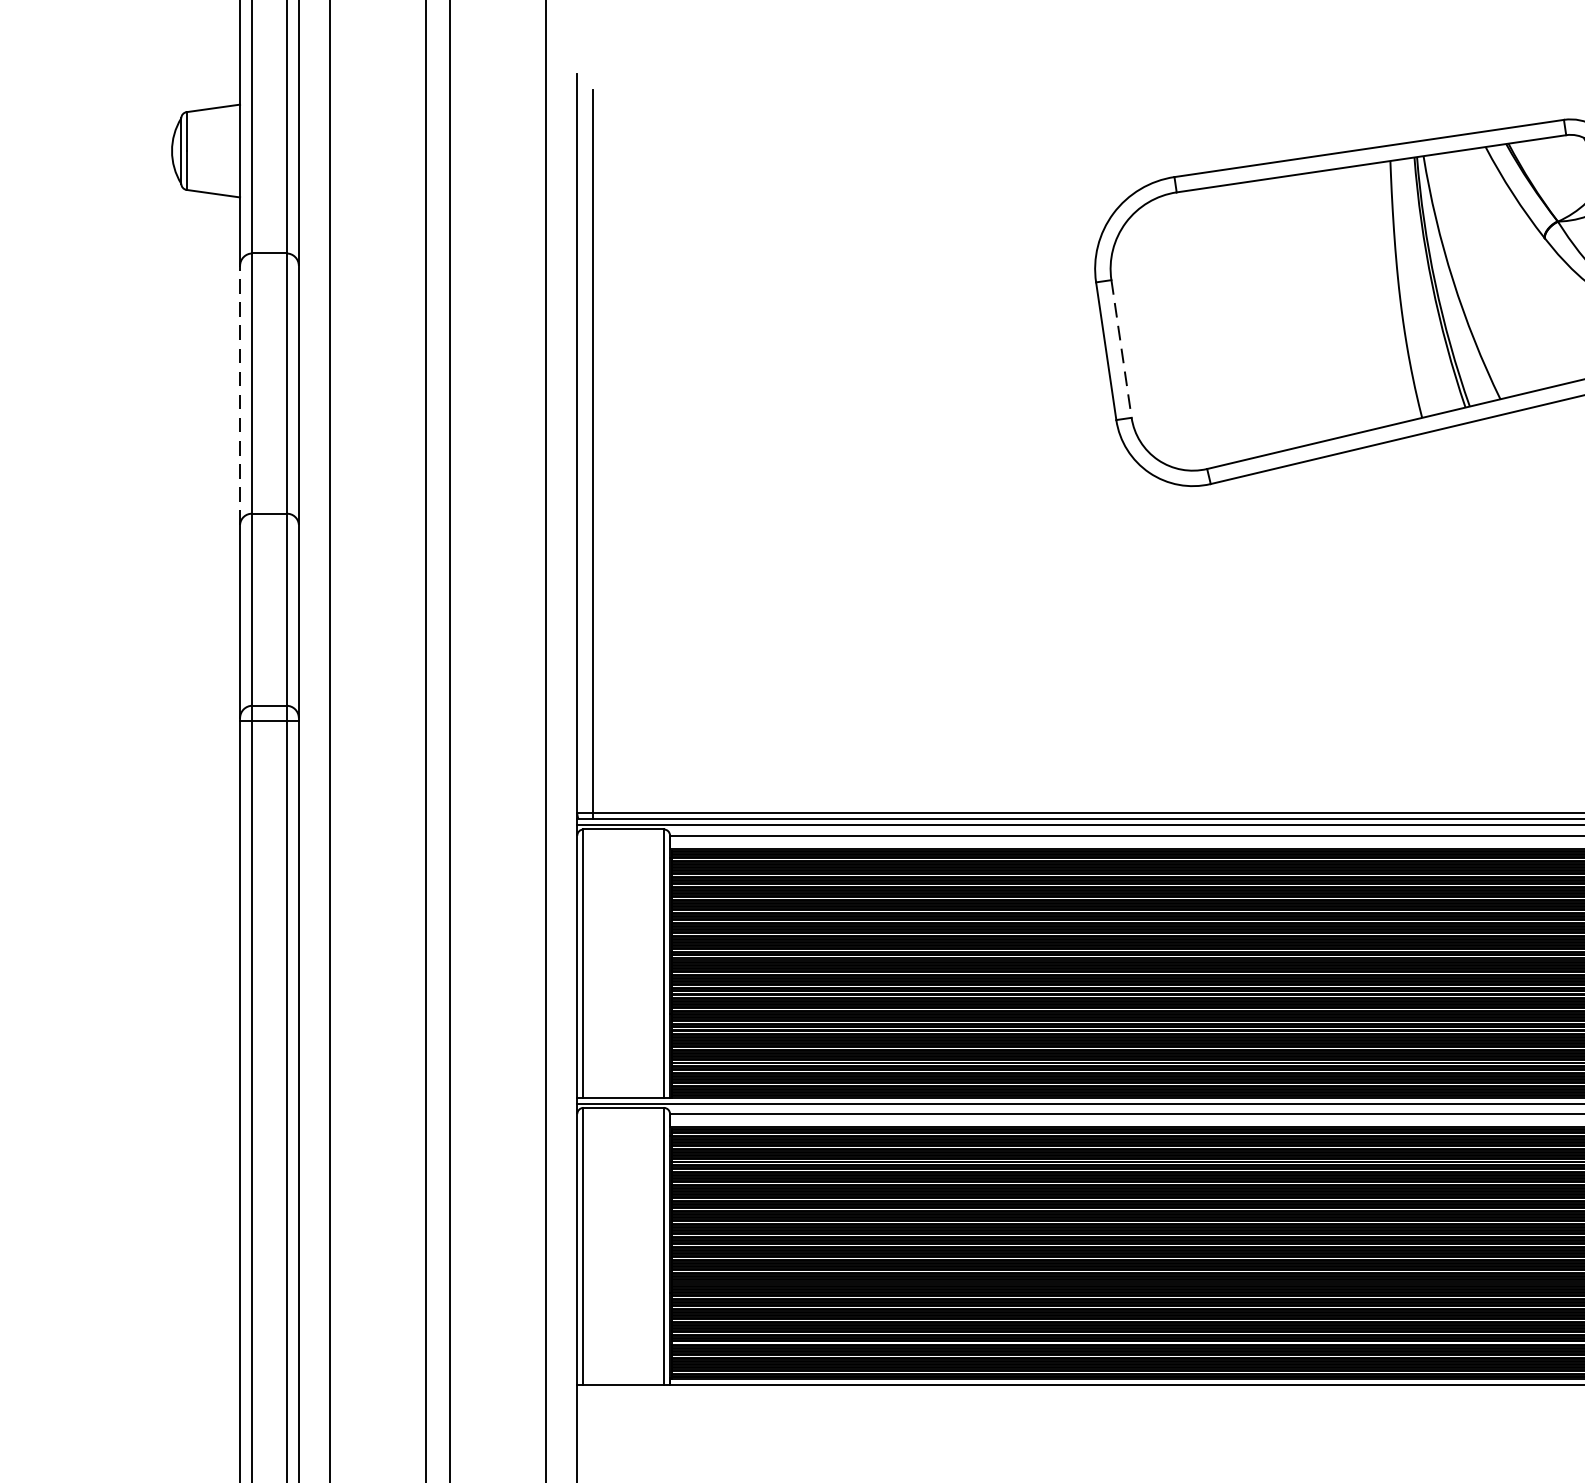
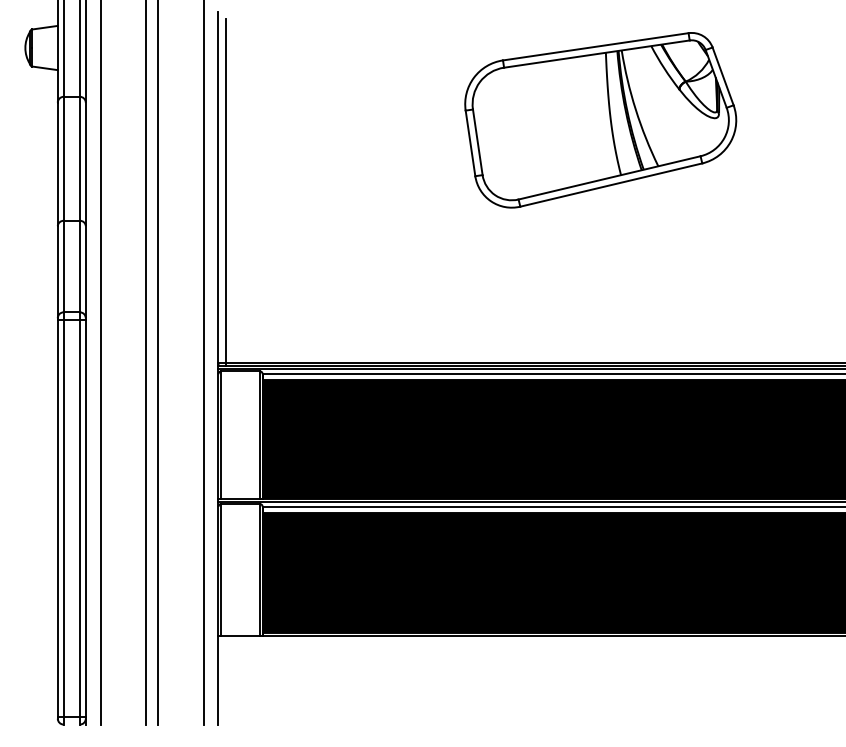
line: (1120, 349) -> (477, 142), dashed -> solid
line: (239, 395) -> (57, 164), dashed -> solid

